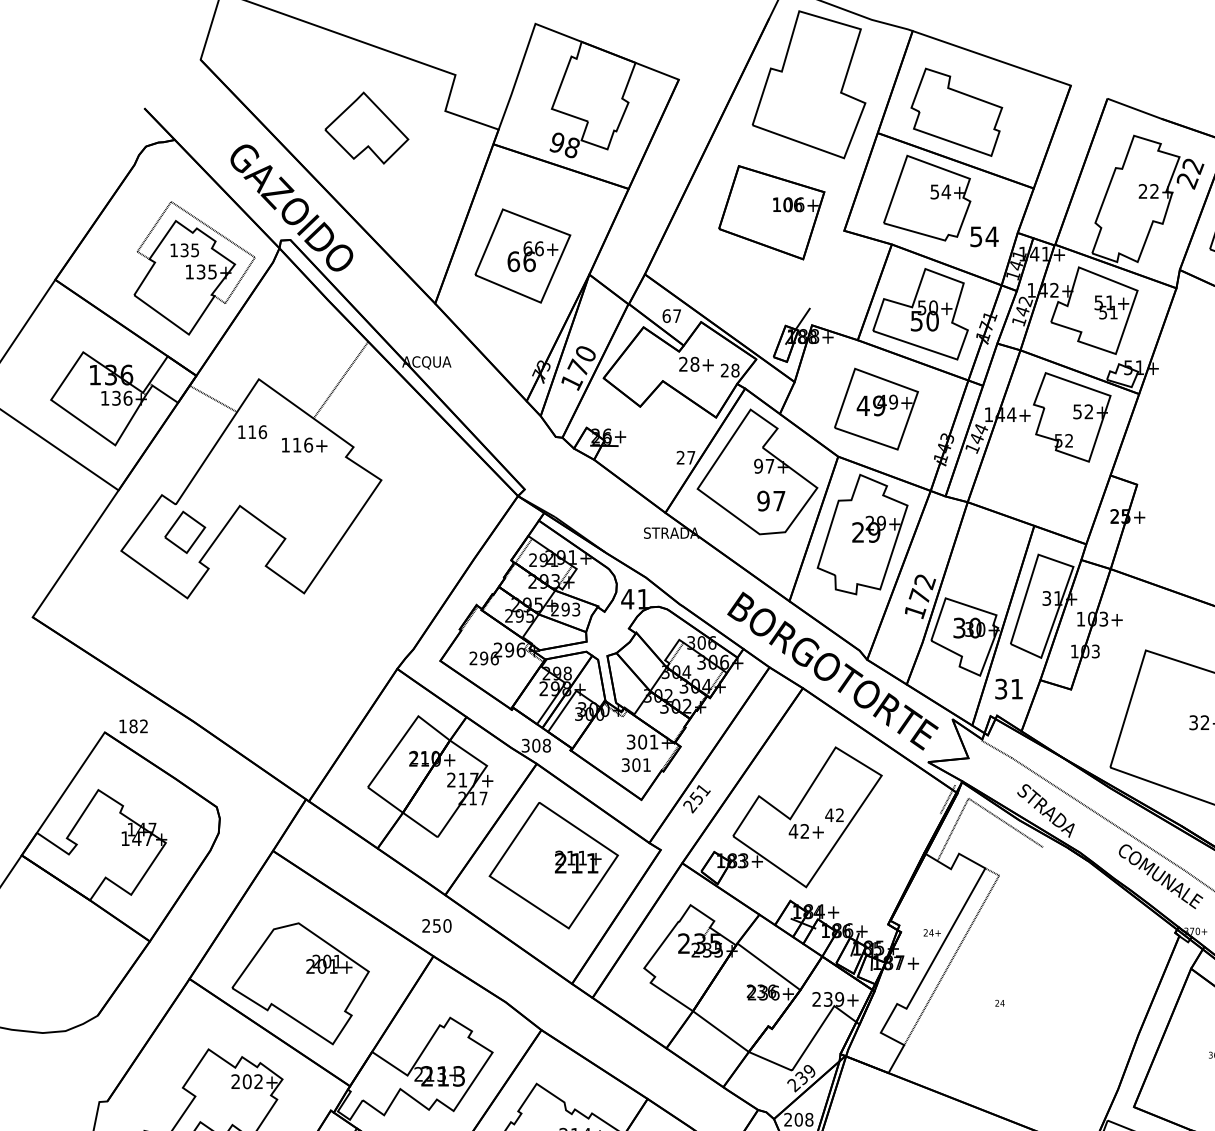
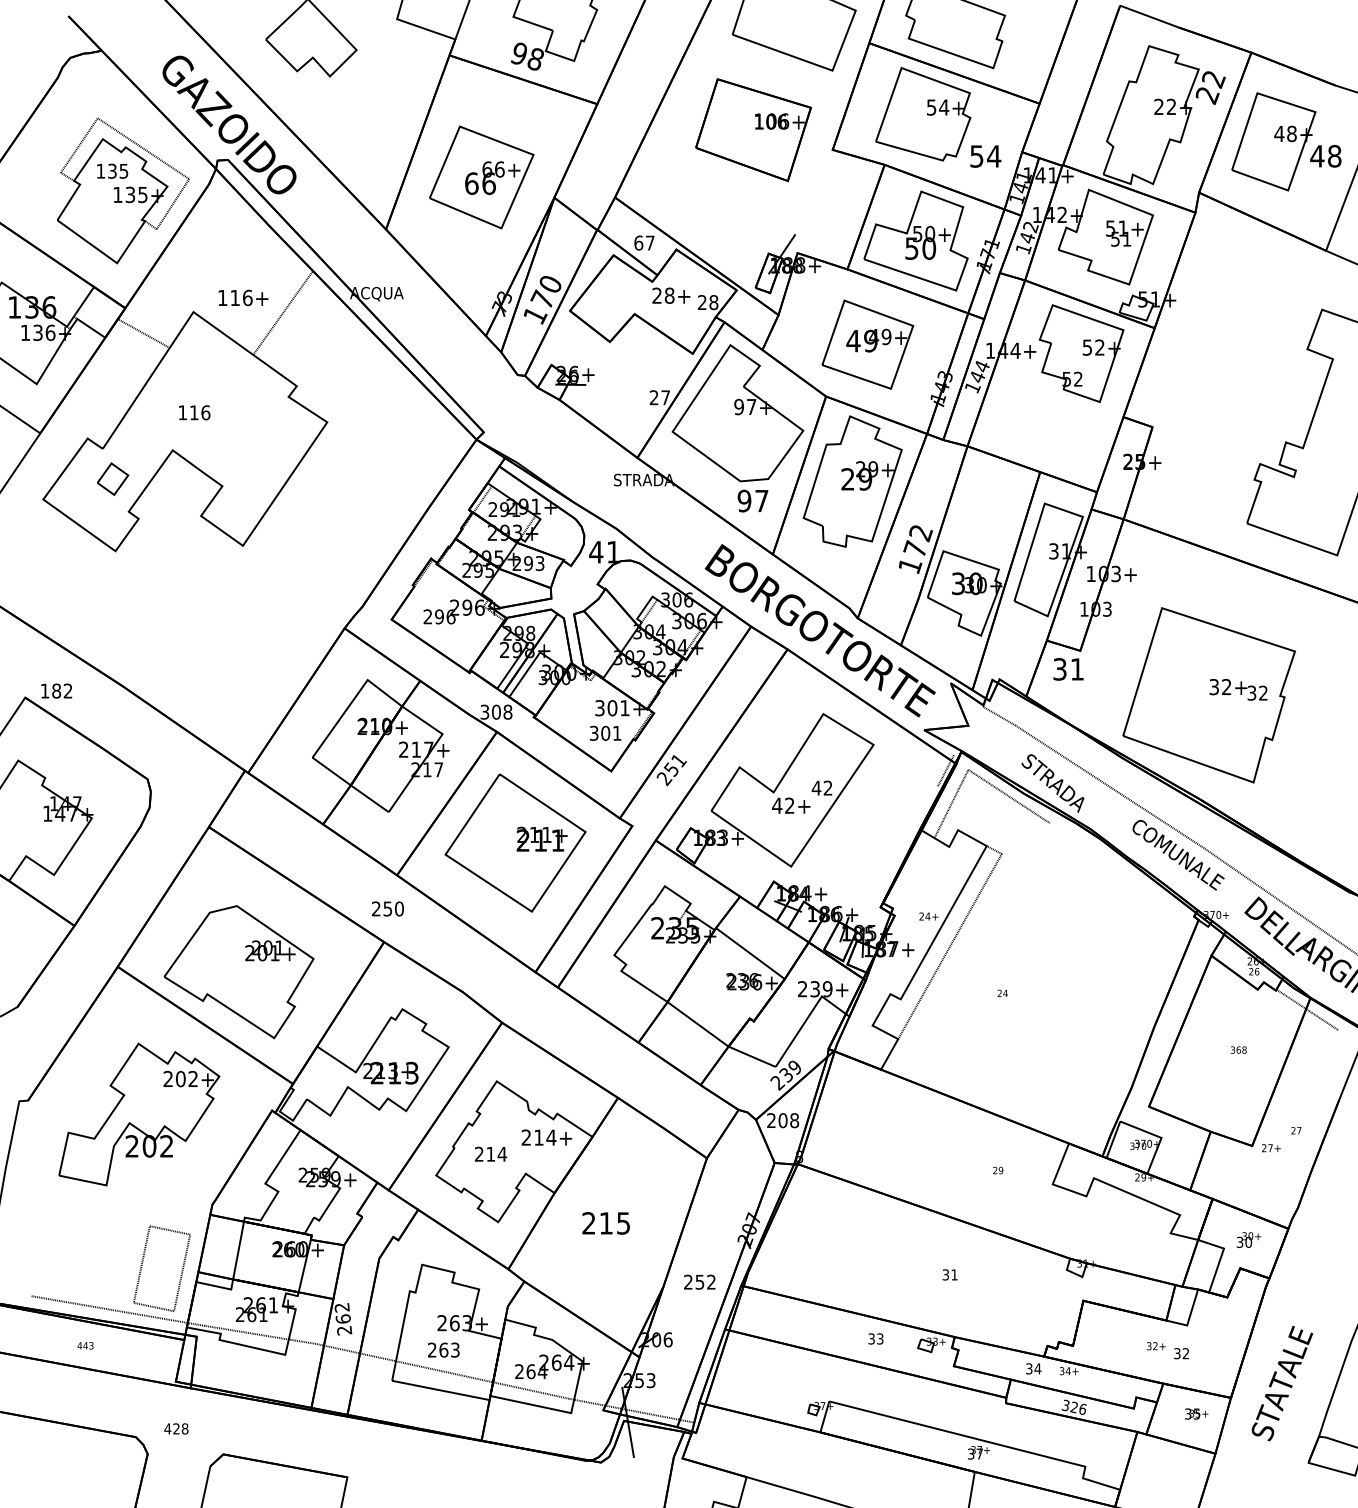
text: (252, 431) -> (194, 412), moved
text: (304, 444) -> (243, 297), moved
text: (770, 500) -> (752, 500), moved
part: (184, 531) -> (112, 478), size x0.7
text: (1008, 689) -> (1068, 669), moved

